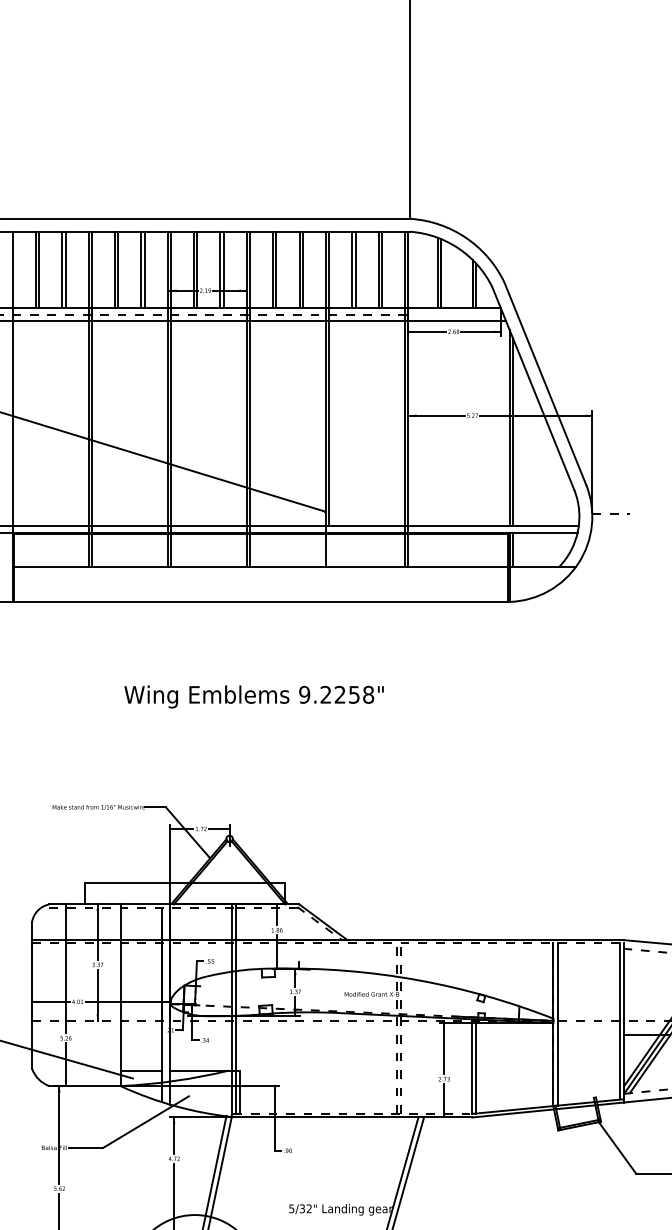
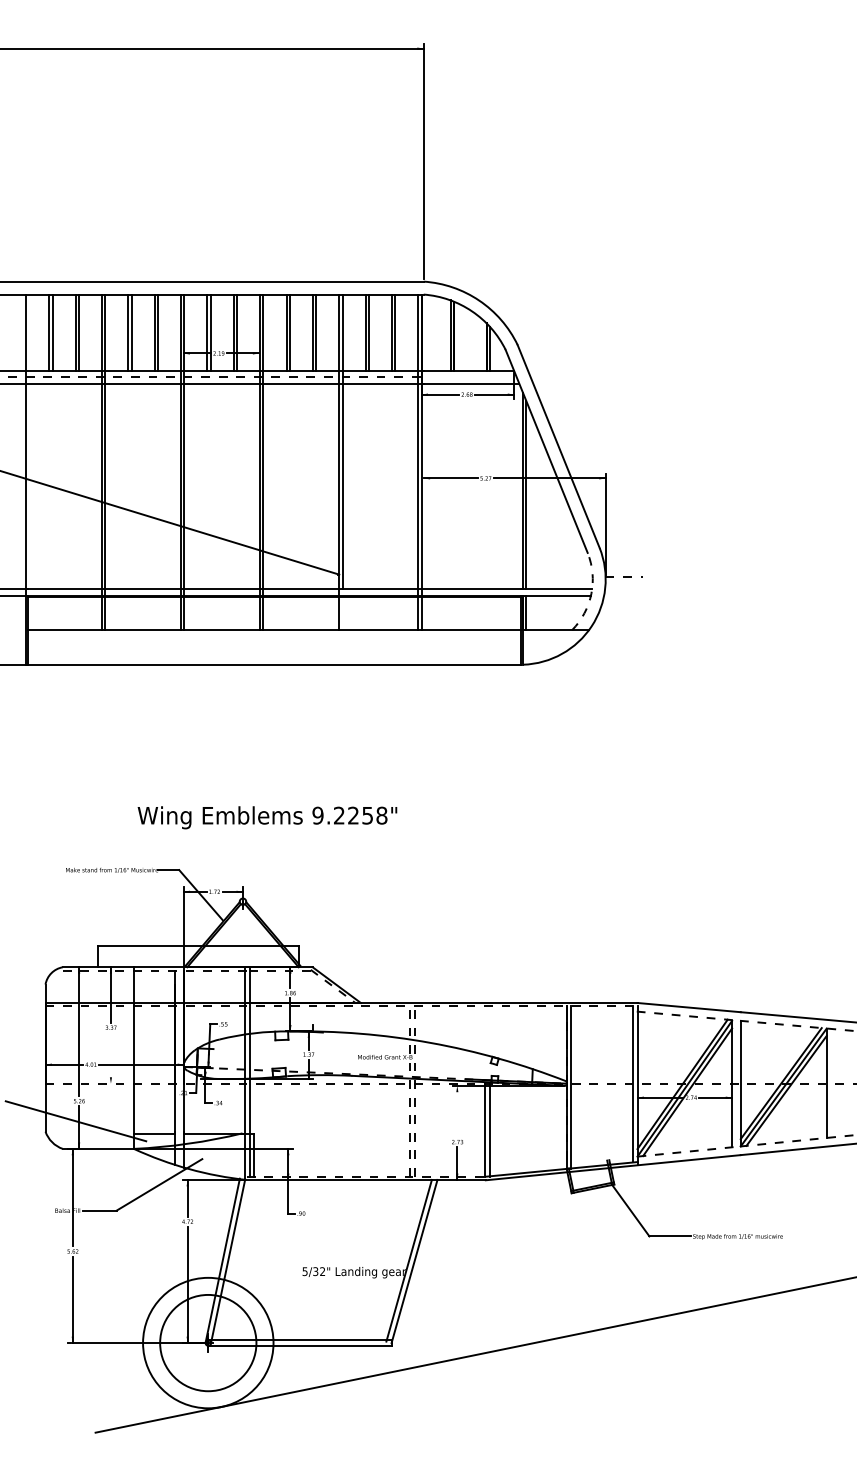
arc: (578, 530) -> (591, 593), solid -> dashed
text: (254, 696) -> (267, 817), moved
line: (97, 994) -> (110, 1057), removed
line: (444, 1048) -> (457, 1111), removed

